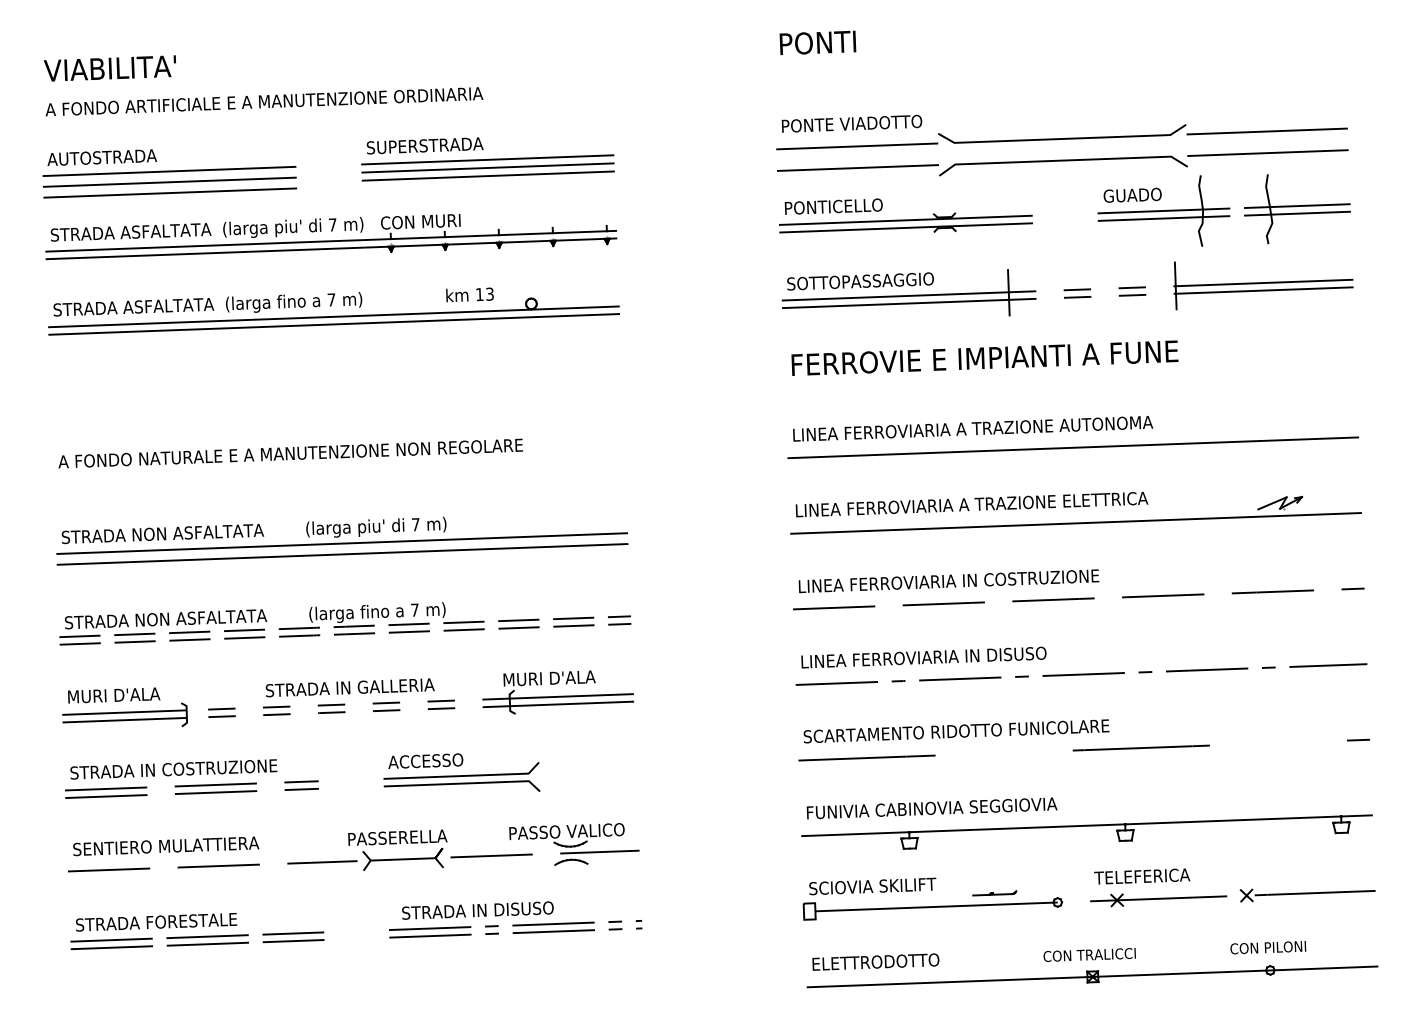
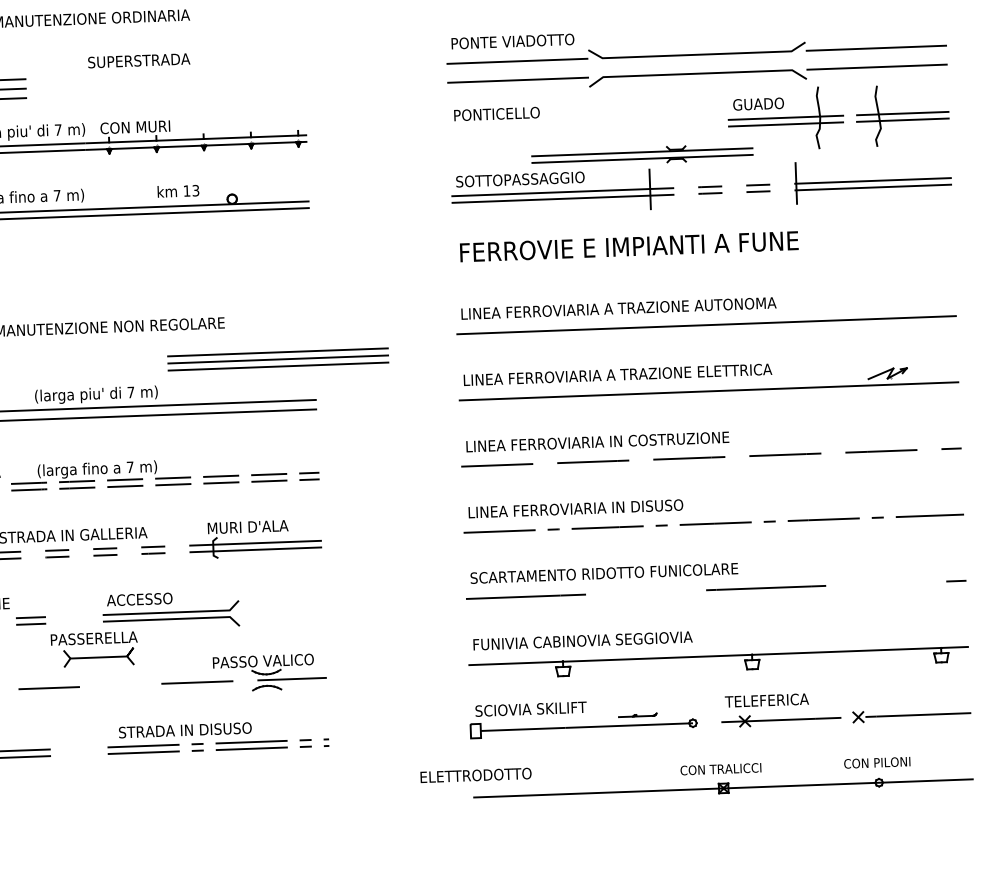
part: (487, 167) -> (277, 359), moved
part: (905, 222) -> (642, 154), moved
part: (397, 849) -> (93, 648), moved
text: (875, 961) -> (475, 774), moved

